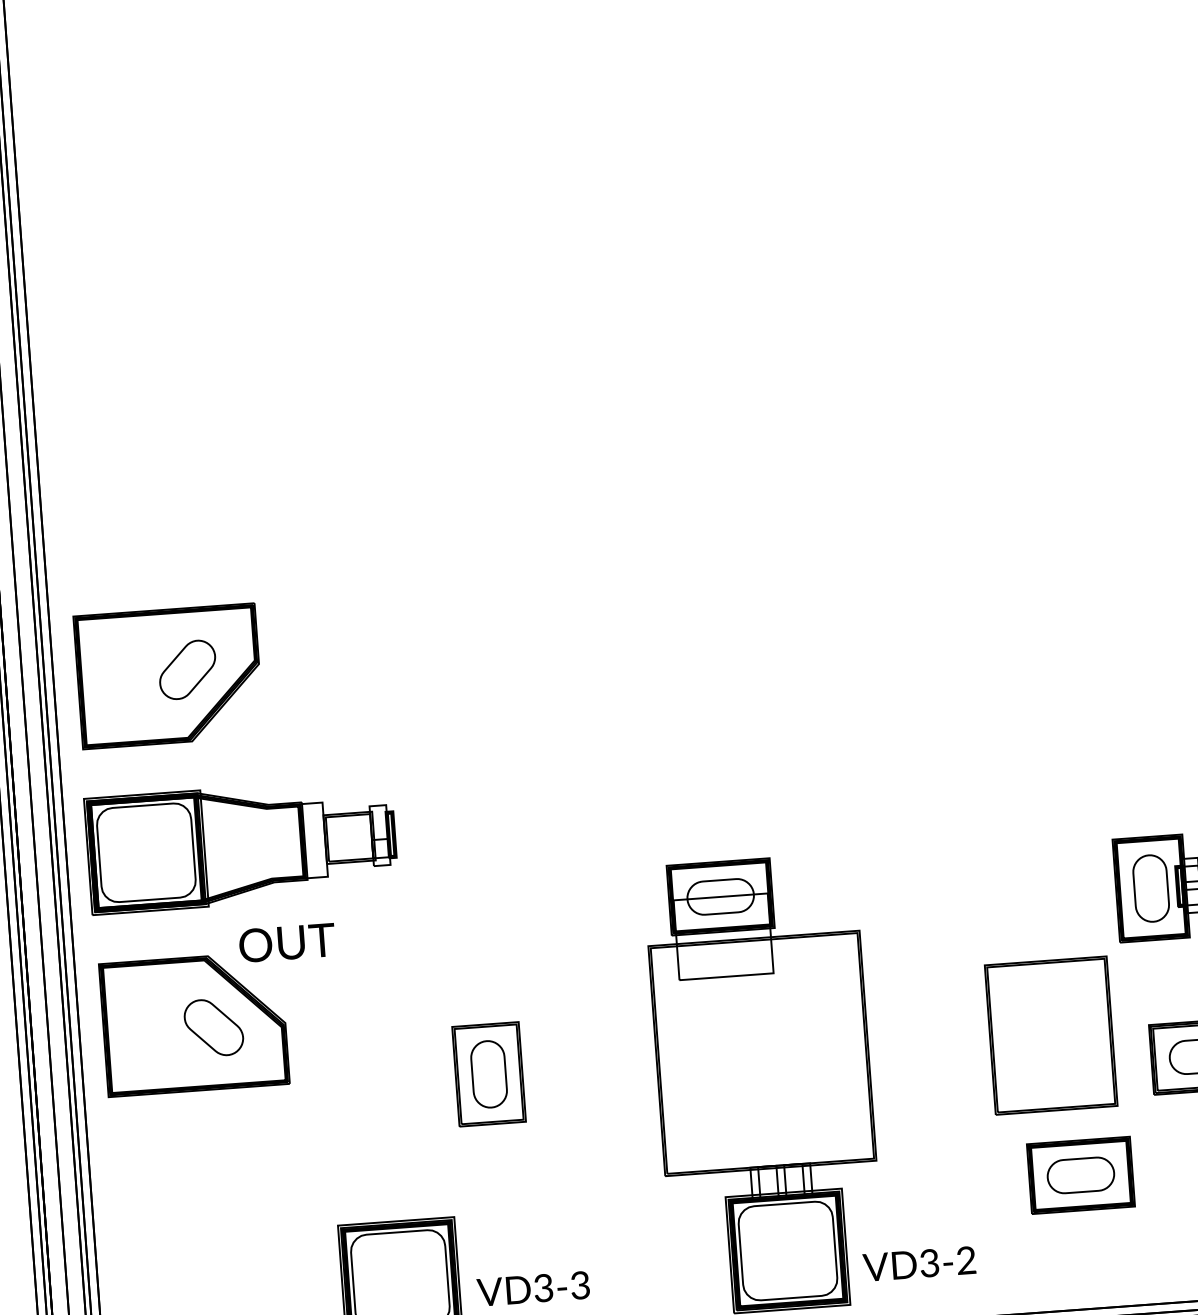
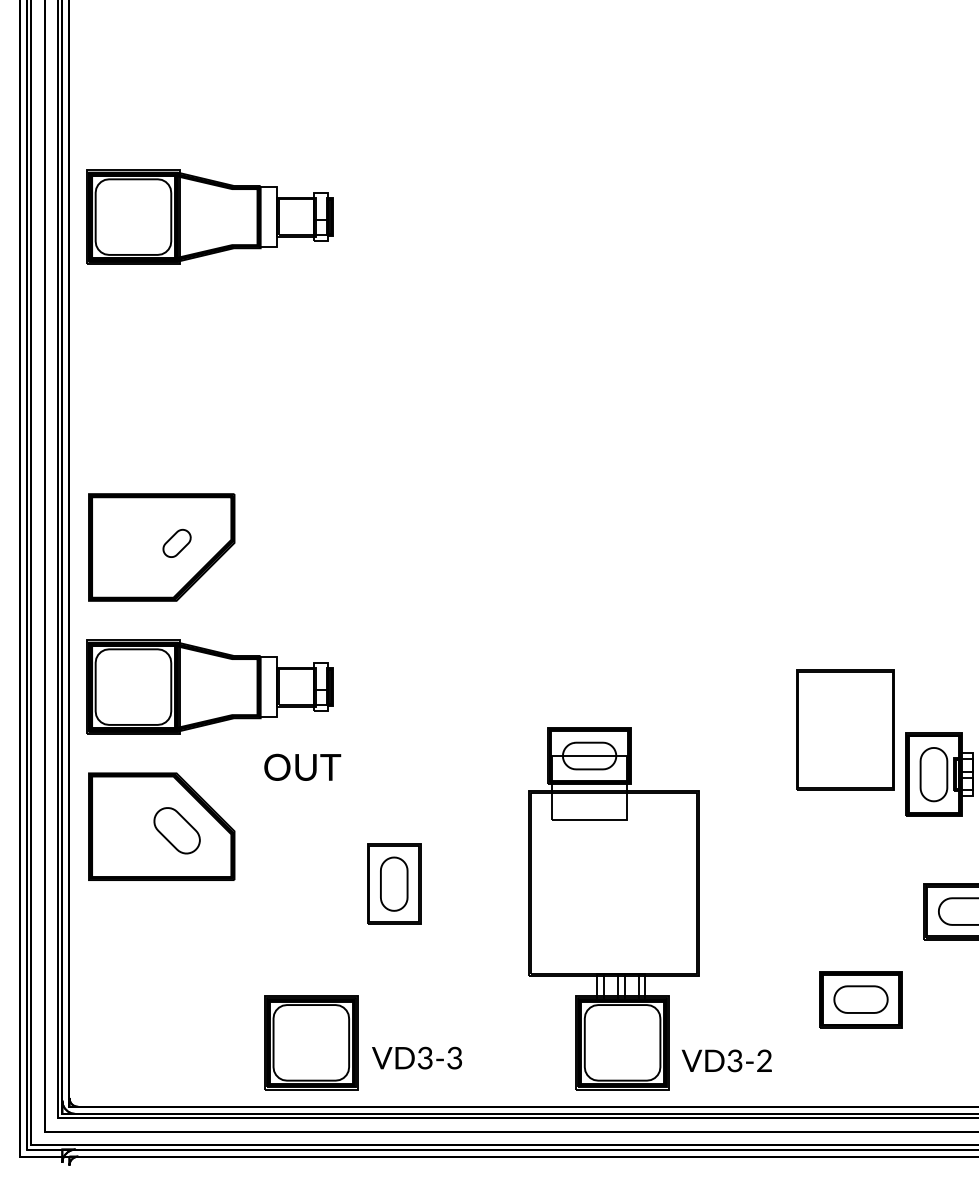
part: (198, 259) -> (209, 216), added
part: (186, 670) -> (176, 543), size x0.6
text: (286, 941) -> (302, 766), moved
part: (1051, 1034) -> (845, 729), moved

